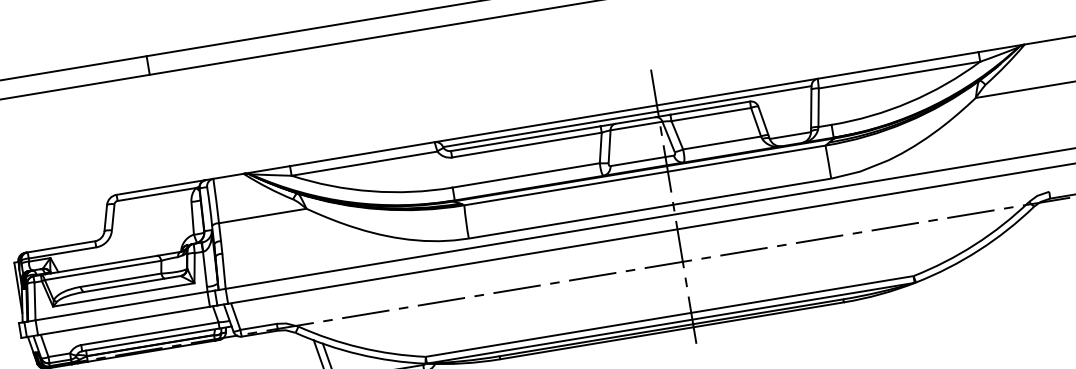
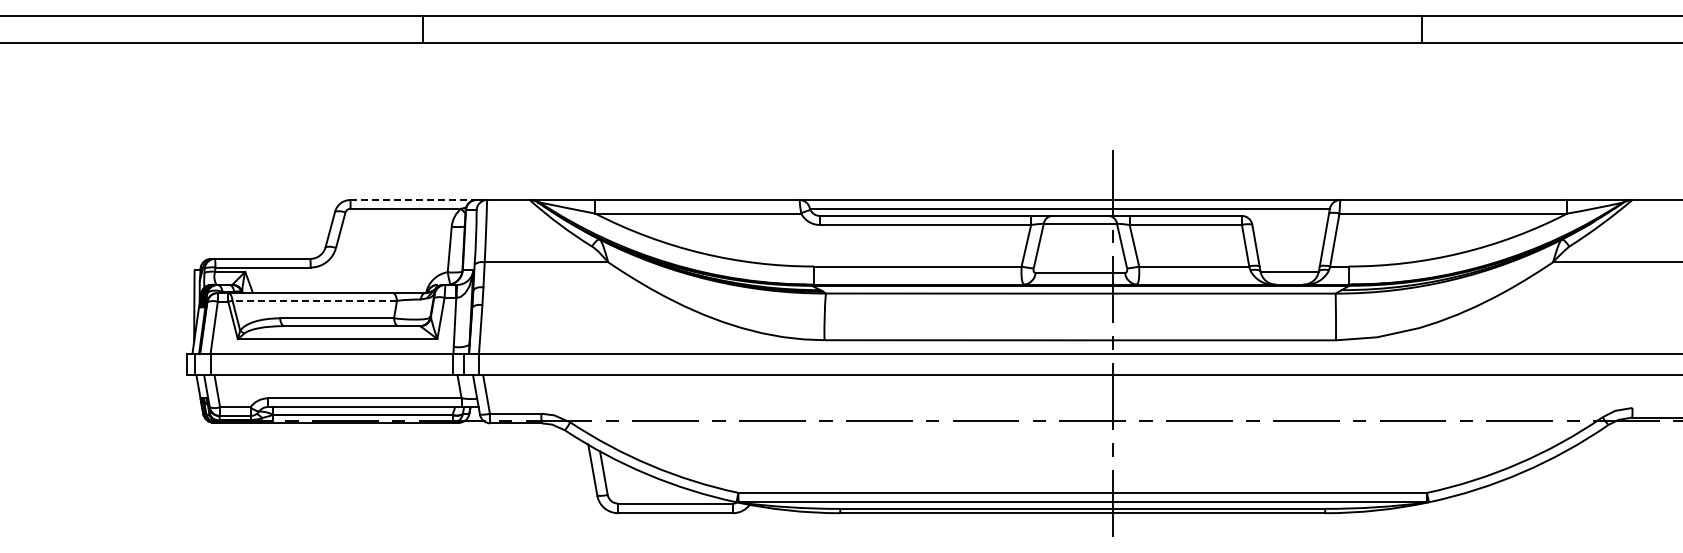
line: (161, 187) -> (413, 200), solid -> dashed
line: (102, 270) -> (314, 300), solid -> dashed

